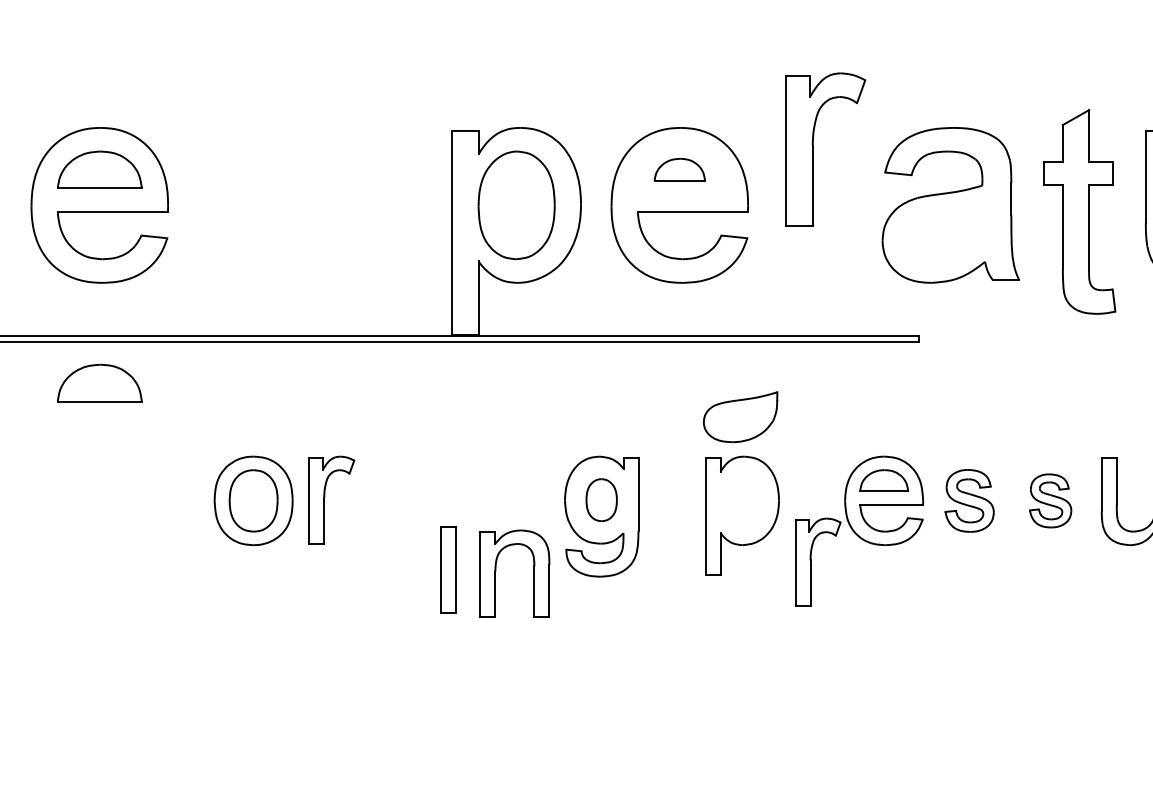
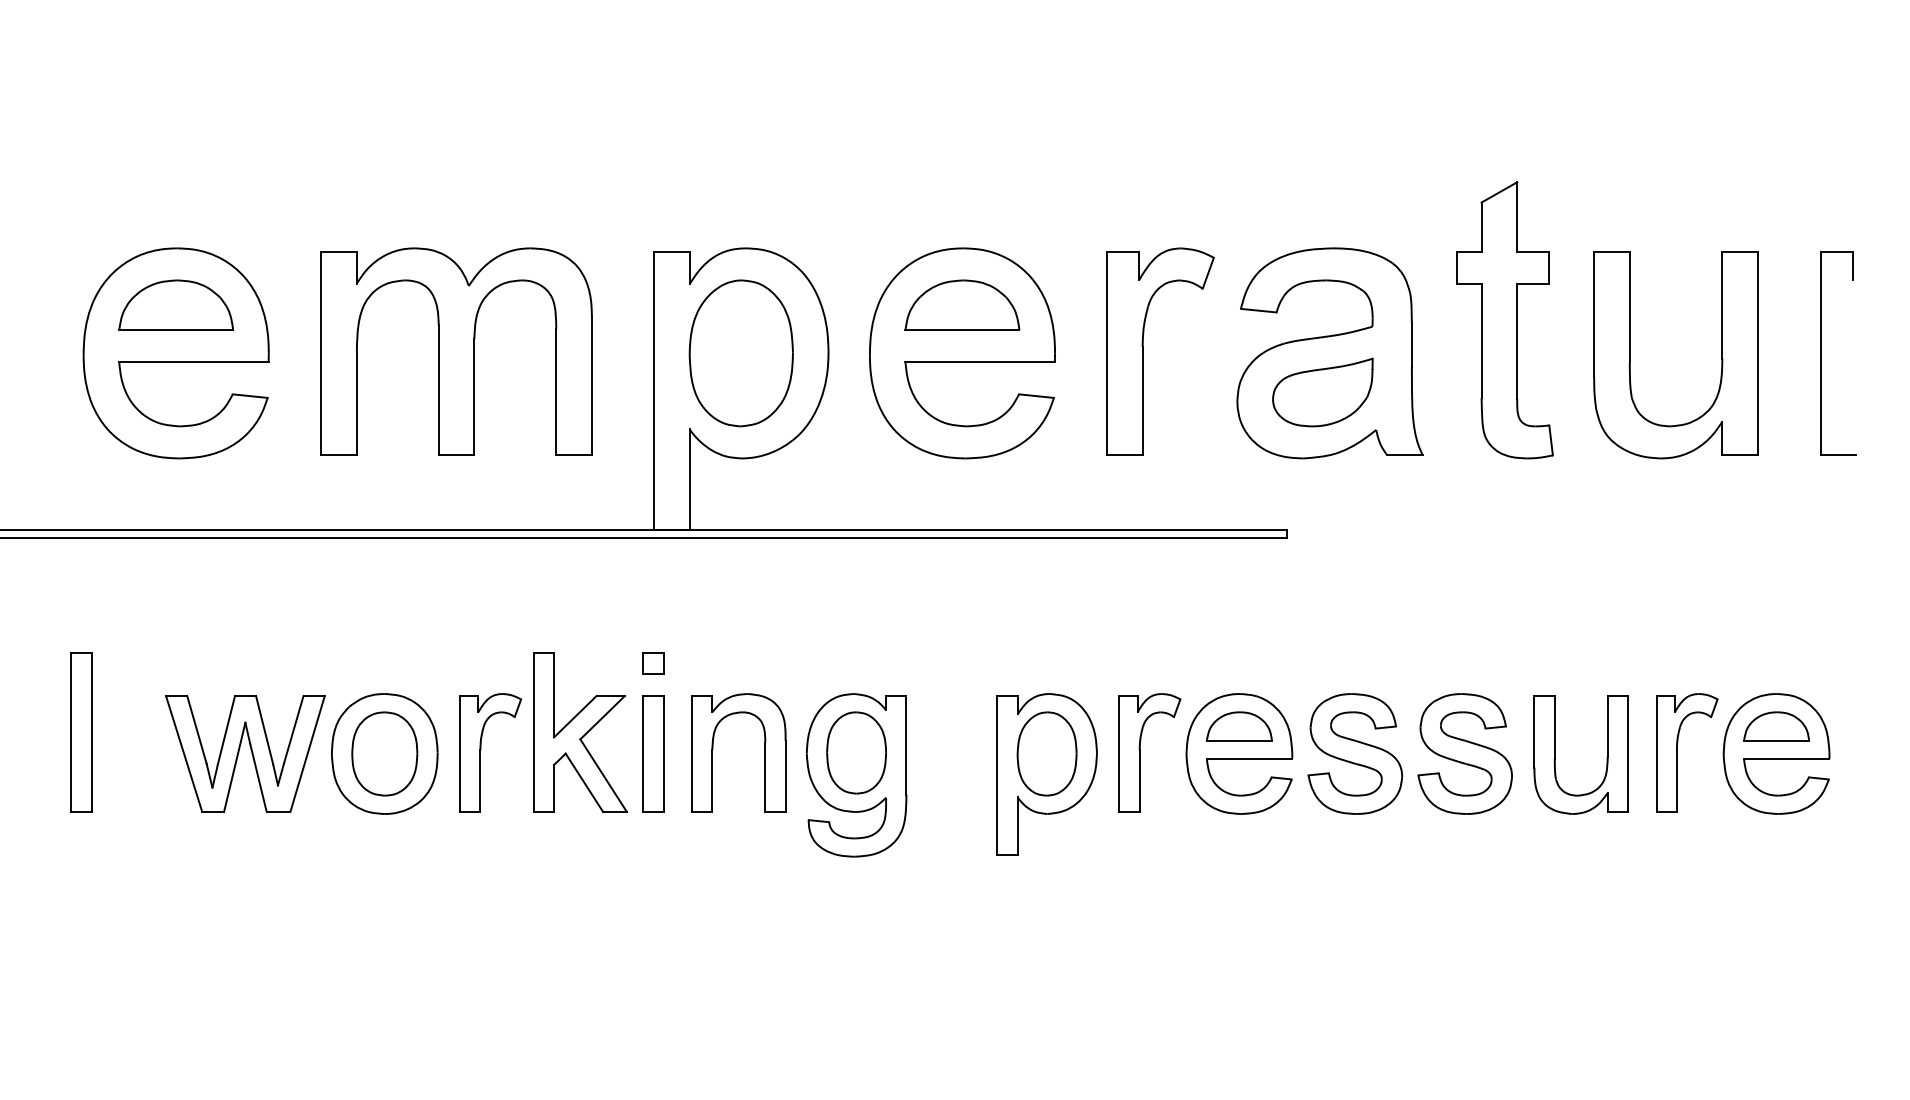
part: (813, 149) -> (1143, 351), moved
part: (679, 169) -> (962, 304), size x1.67
part: (306, 203) -> (456, 351), added
part: (1079, 212) -> (1504, 320), moved
part: (99, 382) -> (175, 593), removed
part: (740, 417) -> (1322, 392), moved
part: (451, 434) -> (653, 663), added
part: (29, 485) -> (81, 732), added
part: (398, 485) -> (580, 732), added
part: (601, 499) -> (856, 752), size x1.43
part: (150, 500) -> (245, 753), added
part: (741, 500) -> (1046, 753), added
part: (969, 500) -> (1355, 753), size x1.43
part: (1050, 500) -> (1464, 753), size x1.67
part: (811, 561) -> (1140, 752), moved
part: (448, 569) -> (653, 753), moved
part: (496, 571) -> (713, 749), moved

